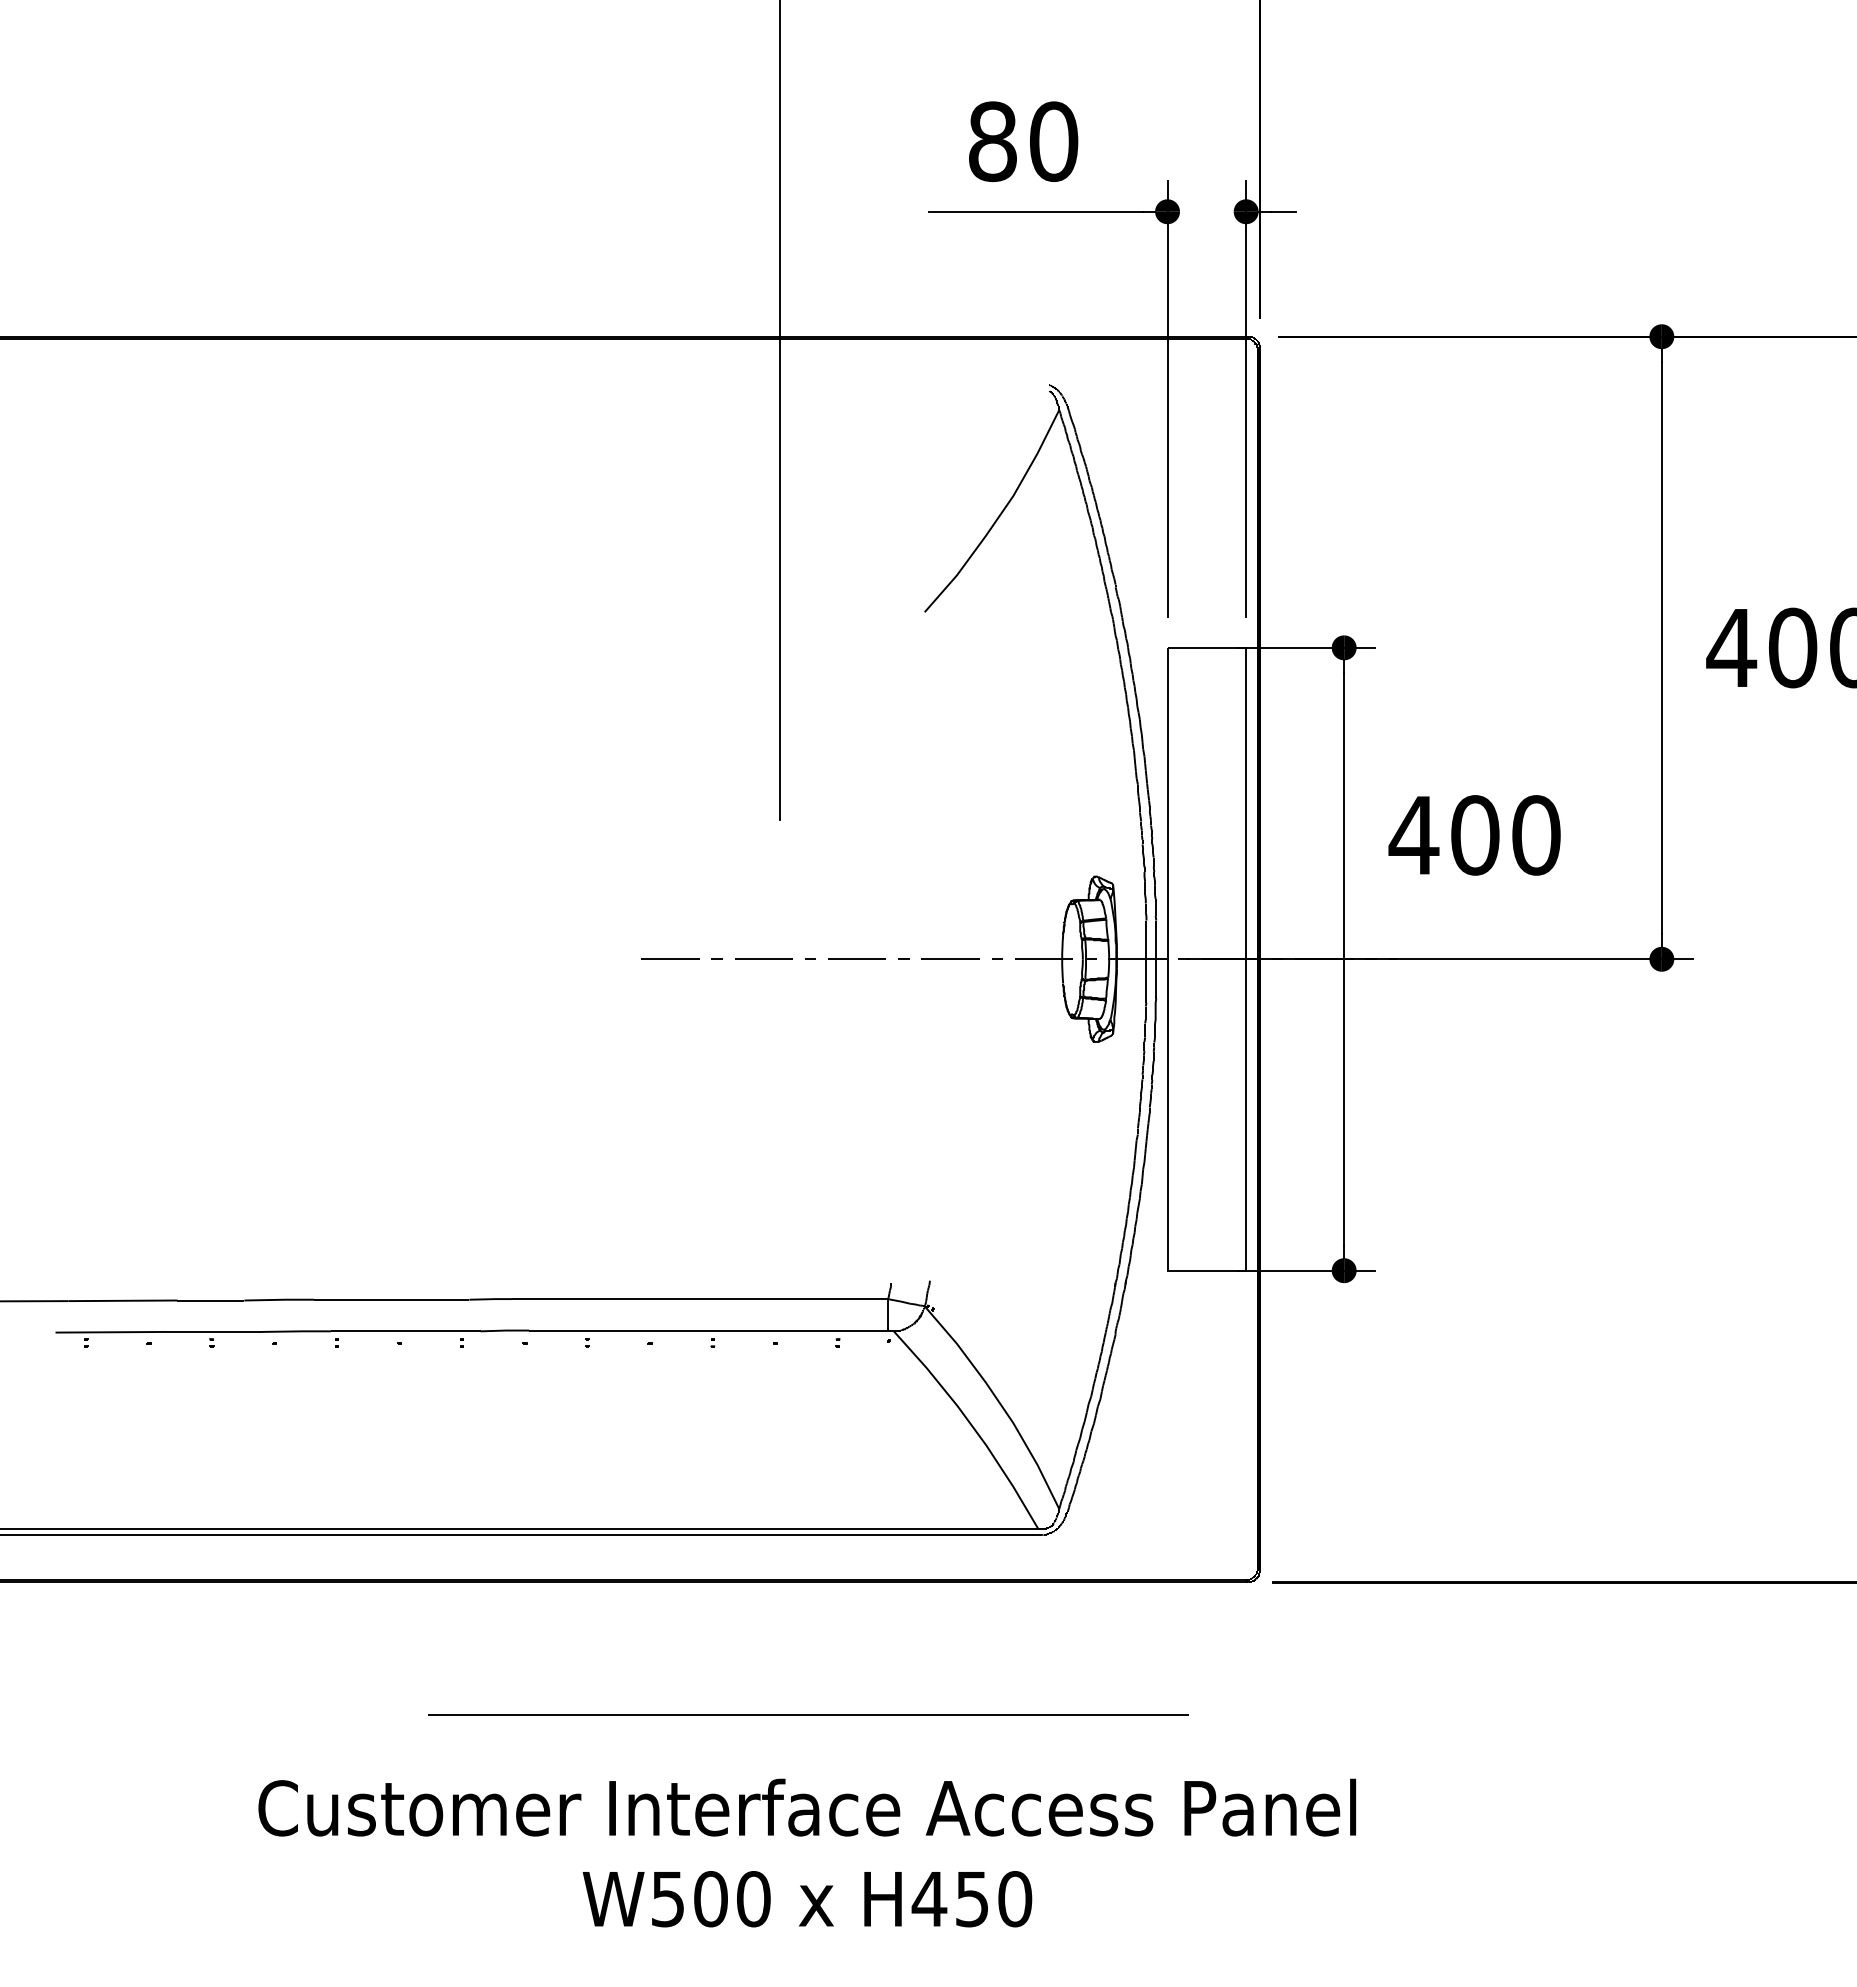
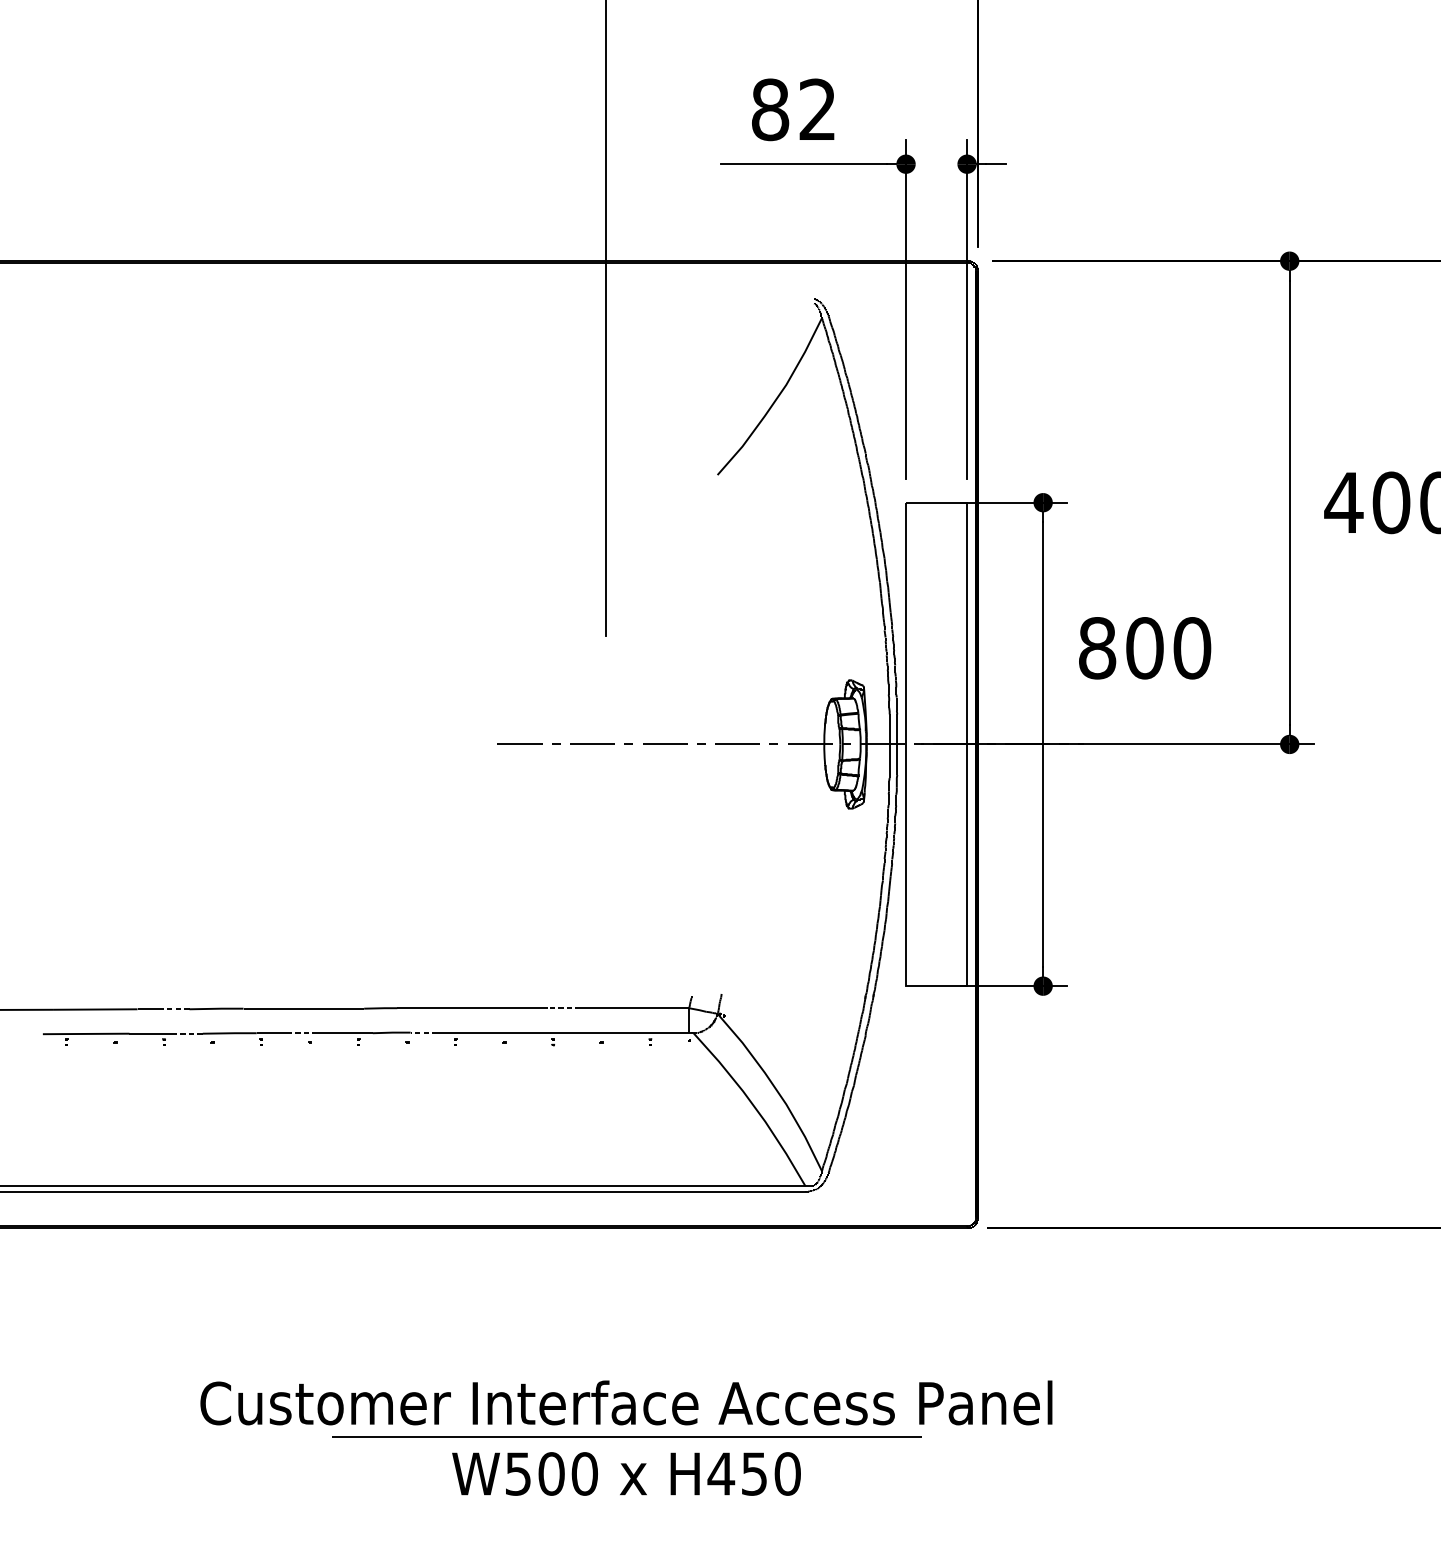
text: (1054, 141) -> (818, 109), 80 -> 82
text: (1413, 835) -> (1096, 648), 400 -> 800
line: (726, 1299) -> (563, 1008), solid -> dashed
line: (224, 1300) -> (174, 1009), solid -> dashed
line: (546, 1330) -> (423, 1032), solid -> dashed
line: (241, 1331) -> (187, 1033), solid -> dashed
line: (391, 1331) -> (303, 1033), solid -> dashed
line: (808, 1714) -> (627, 1436), moved

